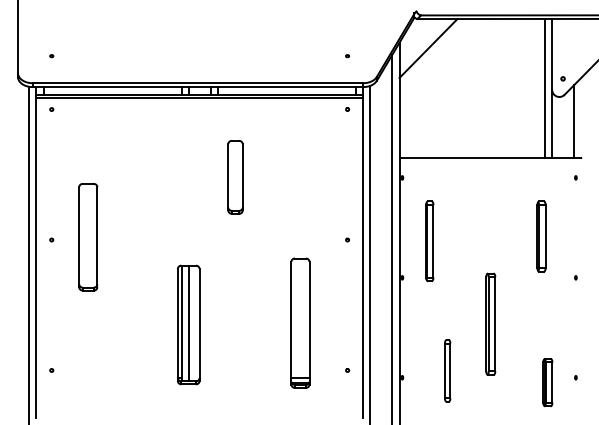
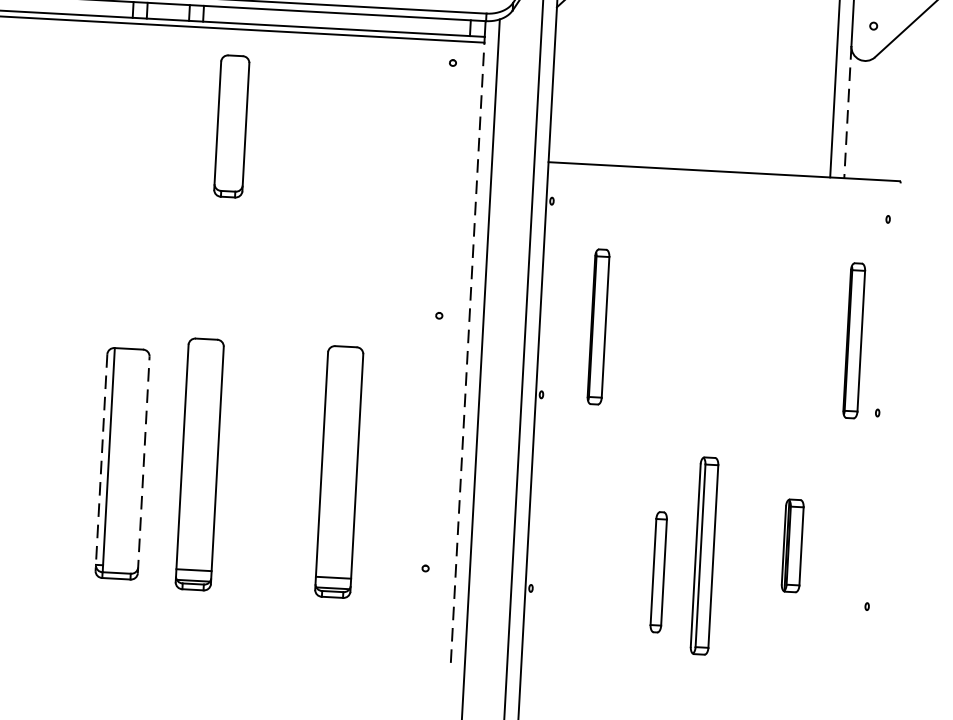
line: (573, 121) -> (889, 109), removed
line: (552, 124) -> (848, 113), solid -> dashed
part: (235, 177) -> (231, 126), moved
part: (541, 236) -> (815, 329), removed
part: (561, 240) -> (853, 339), added
line: (363, 257) -> (468, 351), solid -> dashed
part: (228, 322) -> (199, 463), added
line: (188, 323) -> (122, 460), removed
part: (490, 323) -> (704, 554), moved
line: (177, 325) -> (100, 463), solid -> dashed
line: (199, 325) -> (143, 465), solid -> dashed
part: (447, 370) -> (658, 571), moved
part: (547, 382) -> (791, 545), moved

